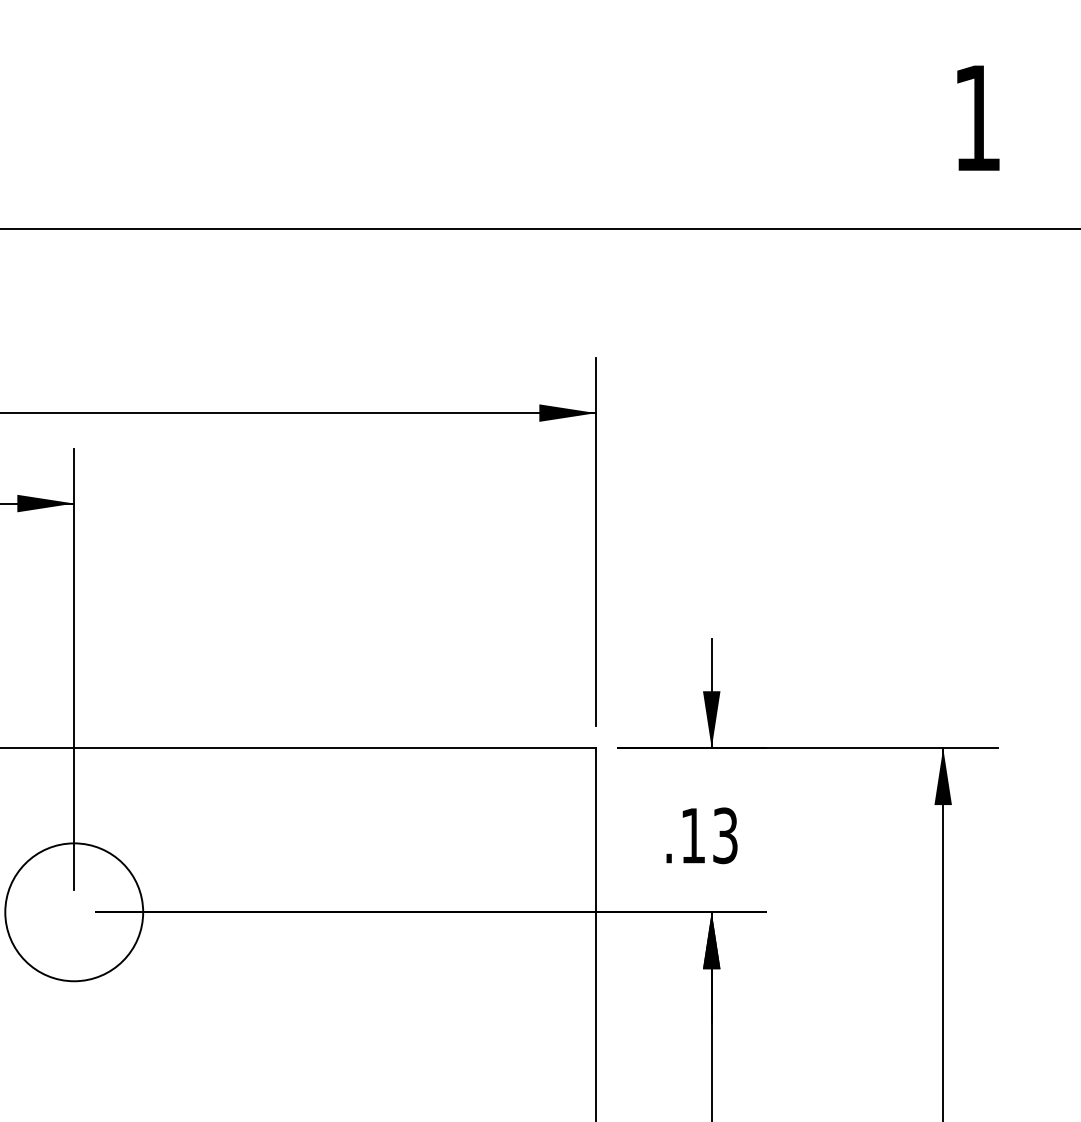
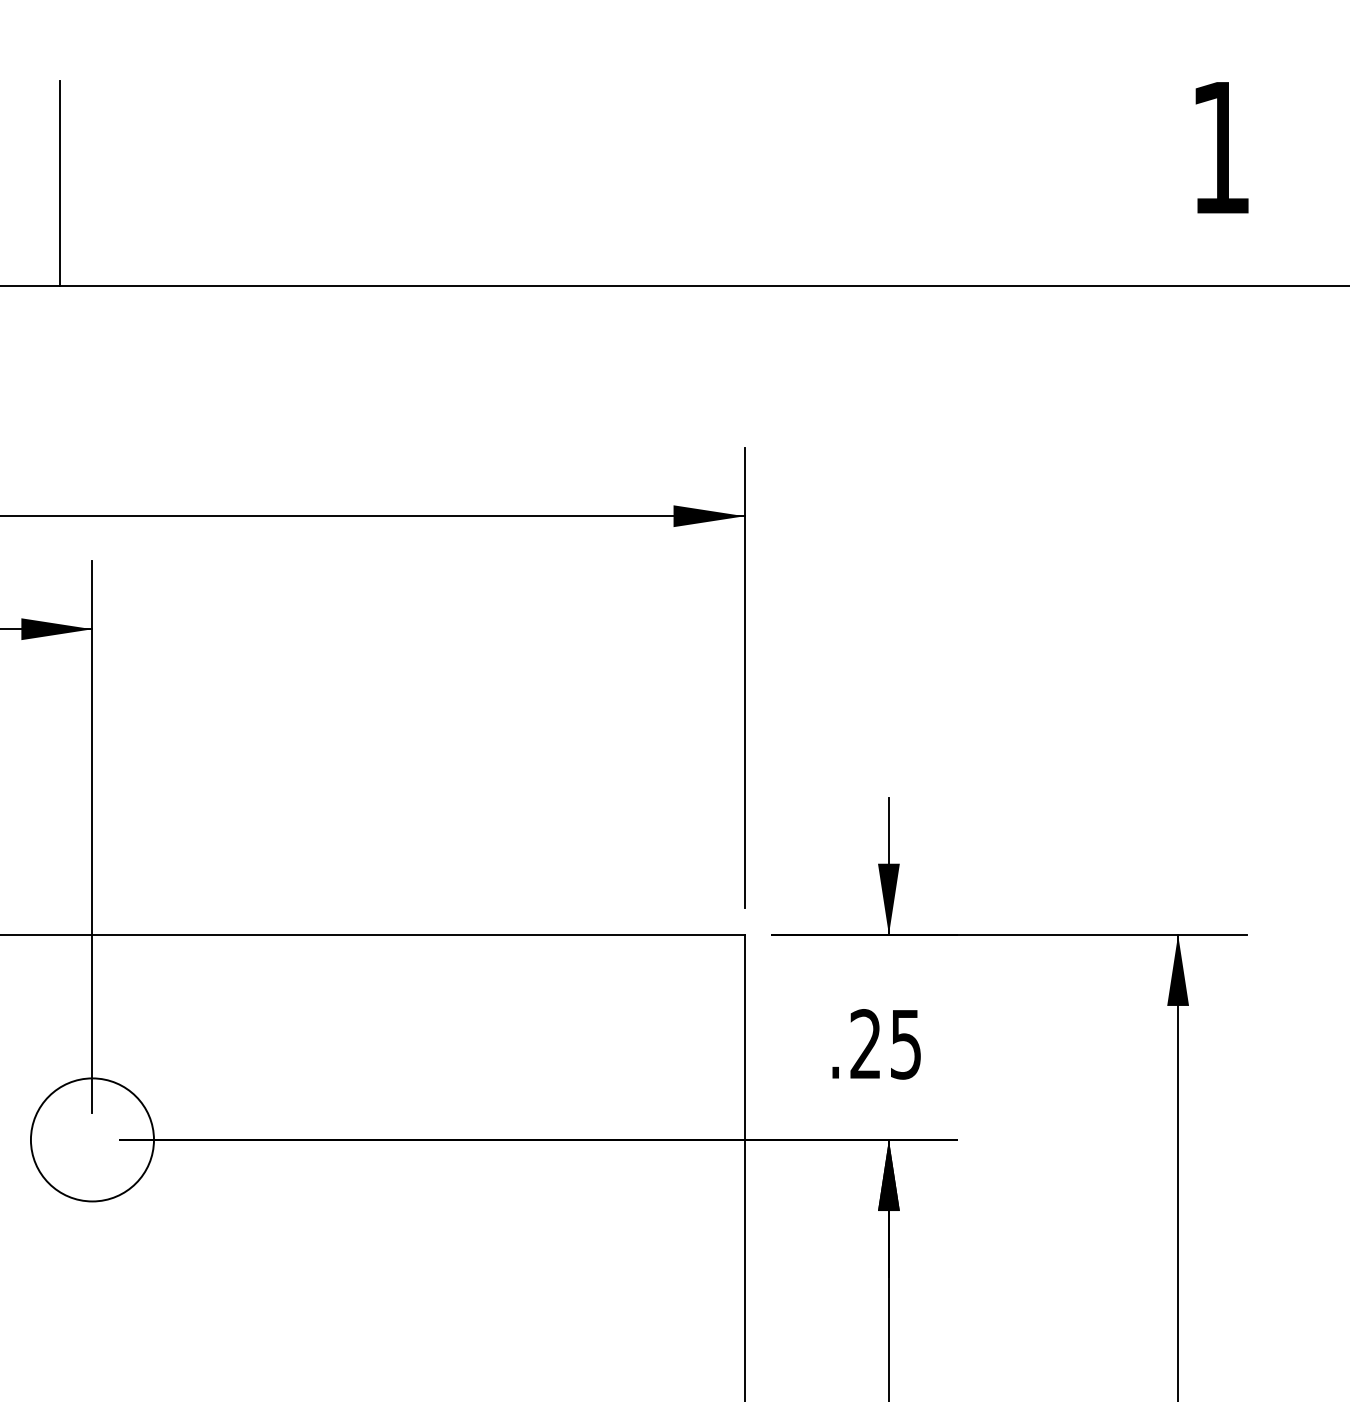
line: (48, 145) -> (60, 182), added
text: (708, 835) -> (885, 1044), .13 -> .25
circle: (74, 911) -> (92, 1139), size x0.71

